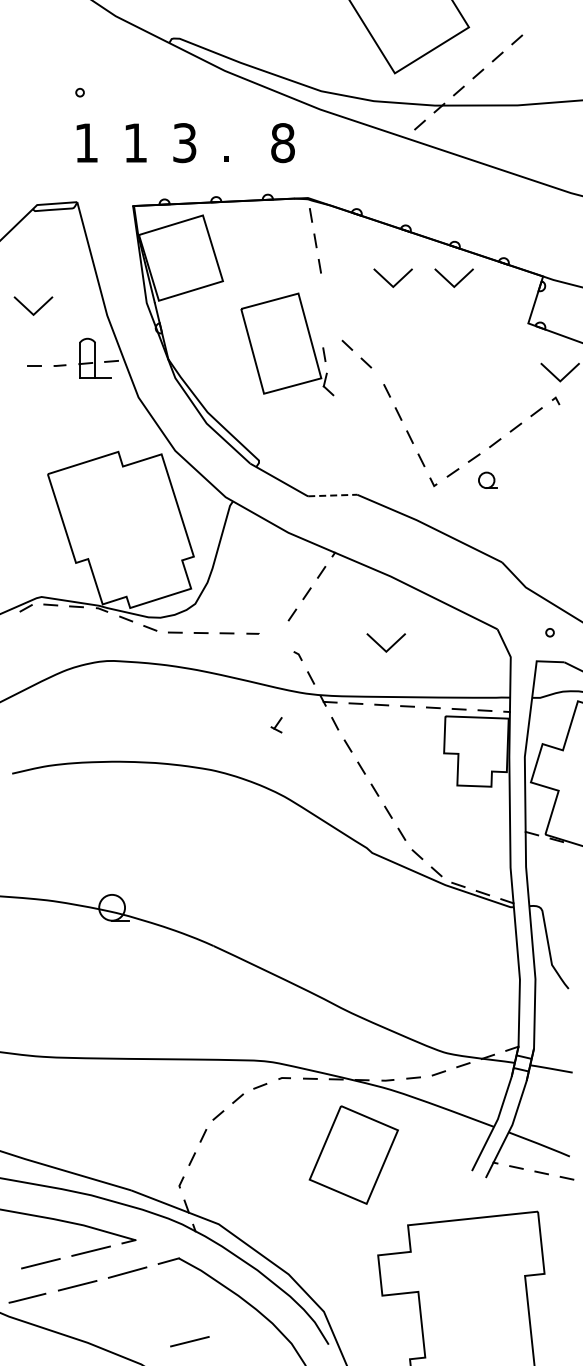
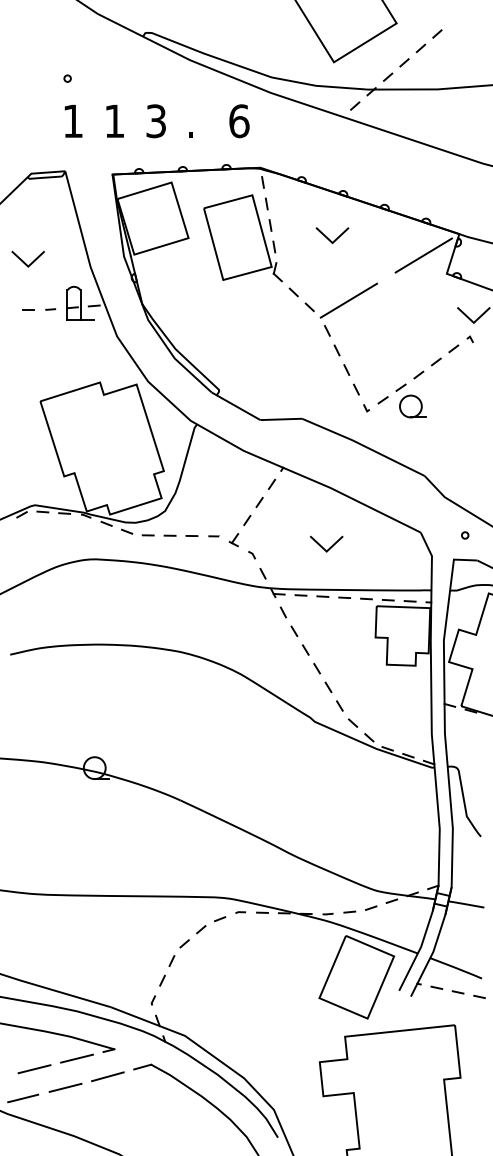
text: (283, 142) -> (239, 120), 8 -> 6
line: (449, 281) -> (380, 238), removed
line: (500, 301) -> (423, 255), added
part: (287, 344) -> (243, 238), moved
line: (412, 355) -> (348, 300), added
part: (487, 480) -> (412, 406), size x1.67
line: (332, 495) -> (281, 419), dashed -> solid
part: (276, 725) -> (233, 540), moved
part: (353, 1154) -> (356, 976), moved
line: (189, 1341) -> (160, 1135), removed

